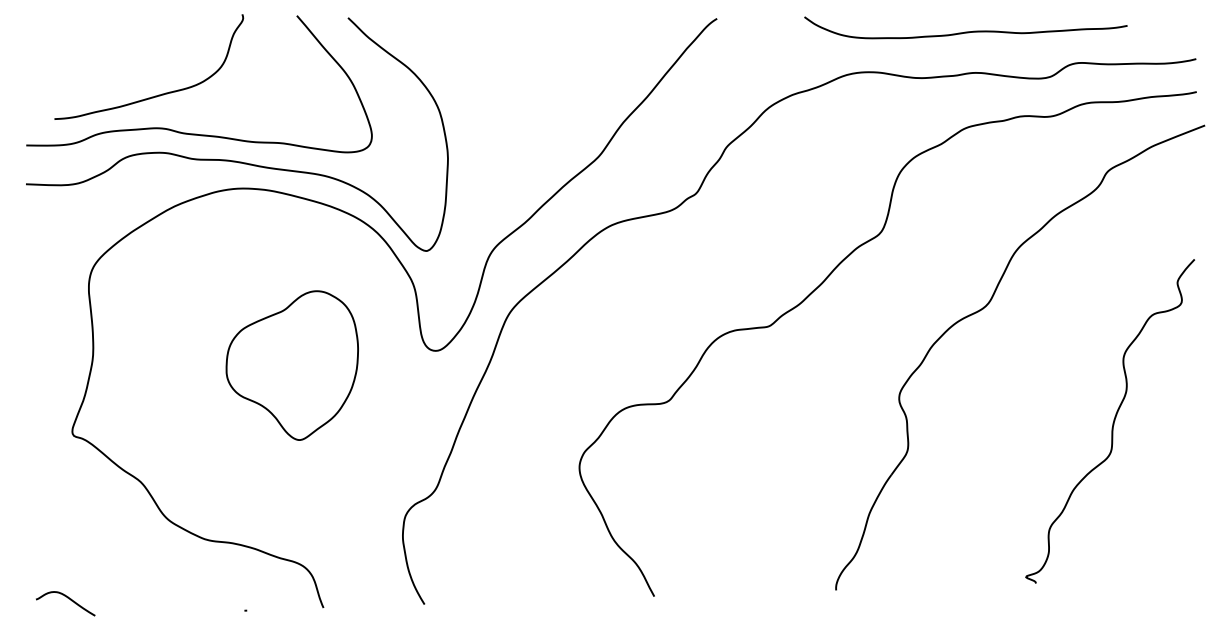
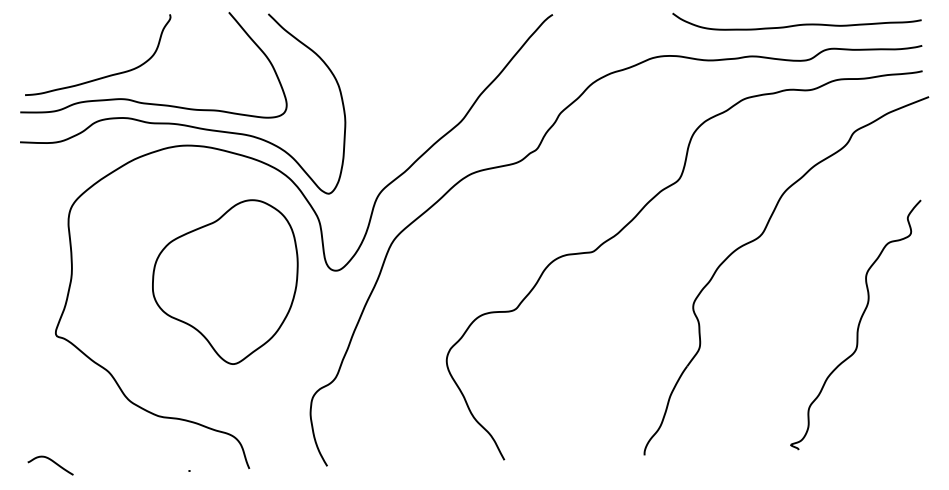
curve: (965, 31) -> (796, 24), moved
curve: (158, 94) -> (105, 76), moved
part: (292, 365) -> (225, 282), size x1.43

